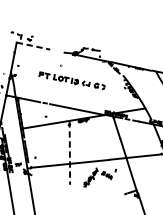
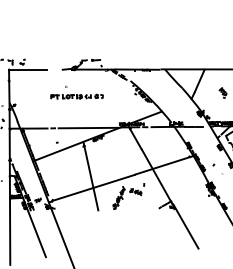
line: (33, 45) -> (27, 69), dashed -> solid
part: (72, 75) -> (76, 92), size x0.71
line: (69, 153) -> (90, 176), dashed -> solid

